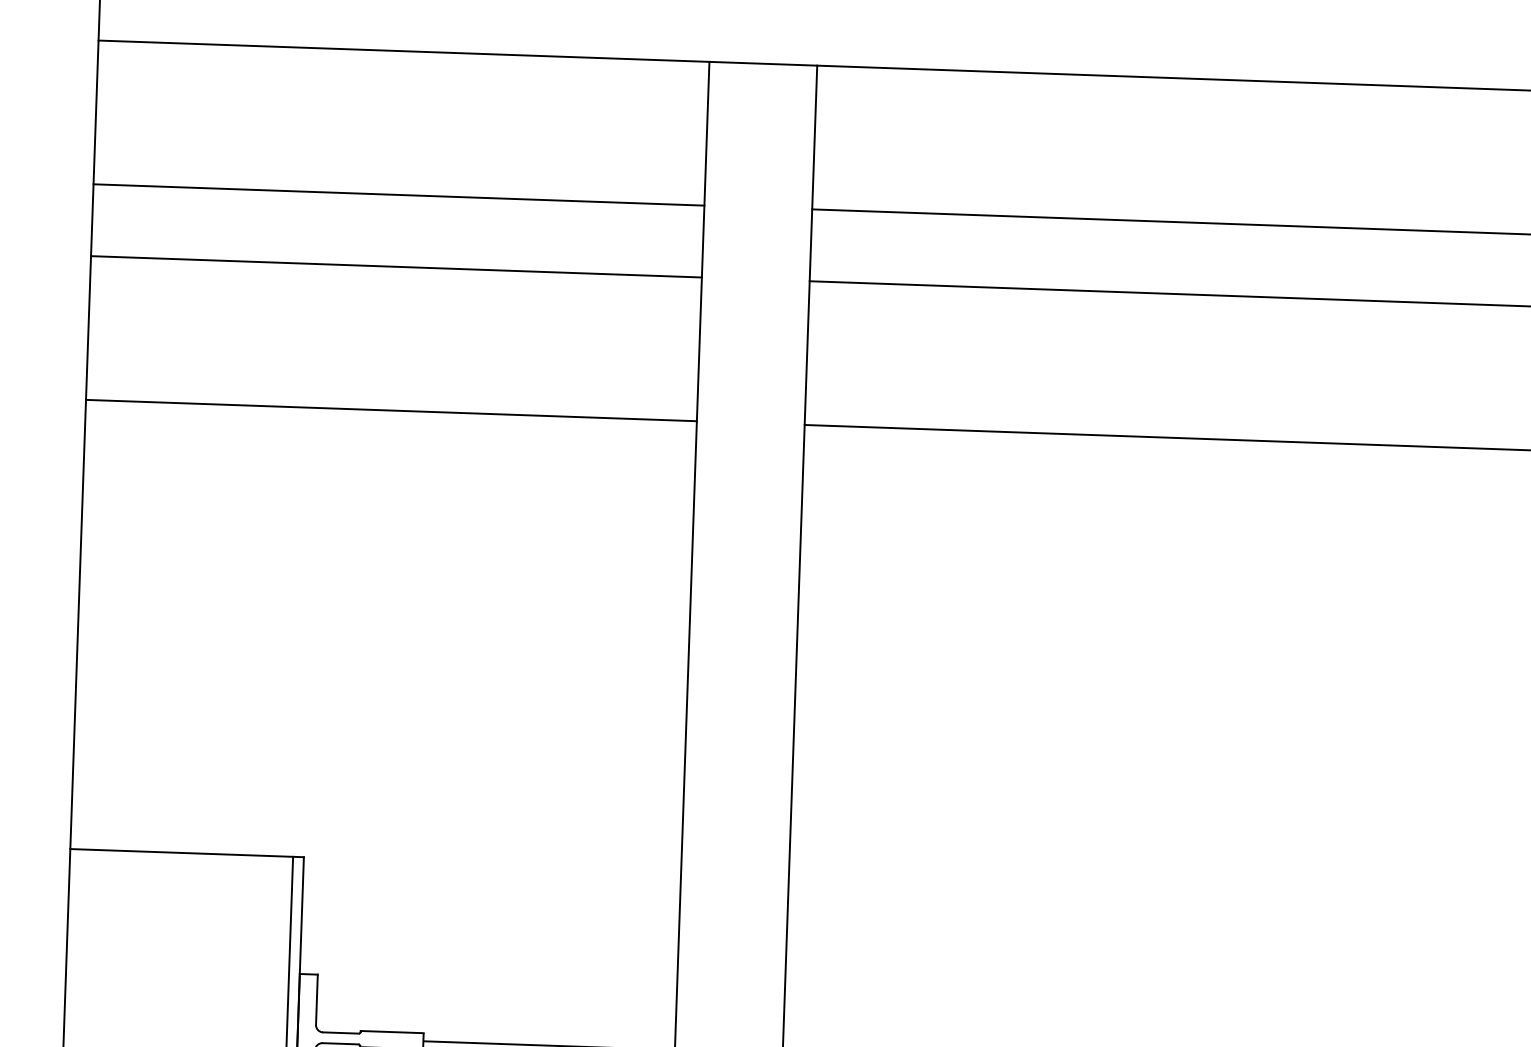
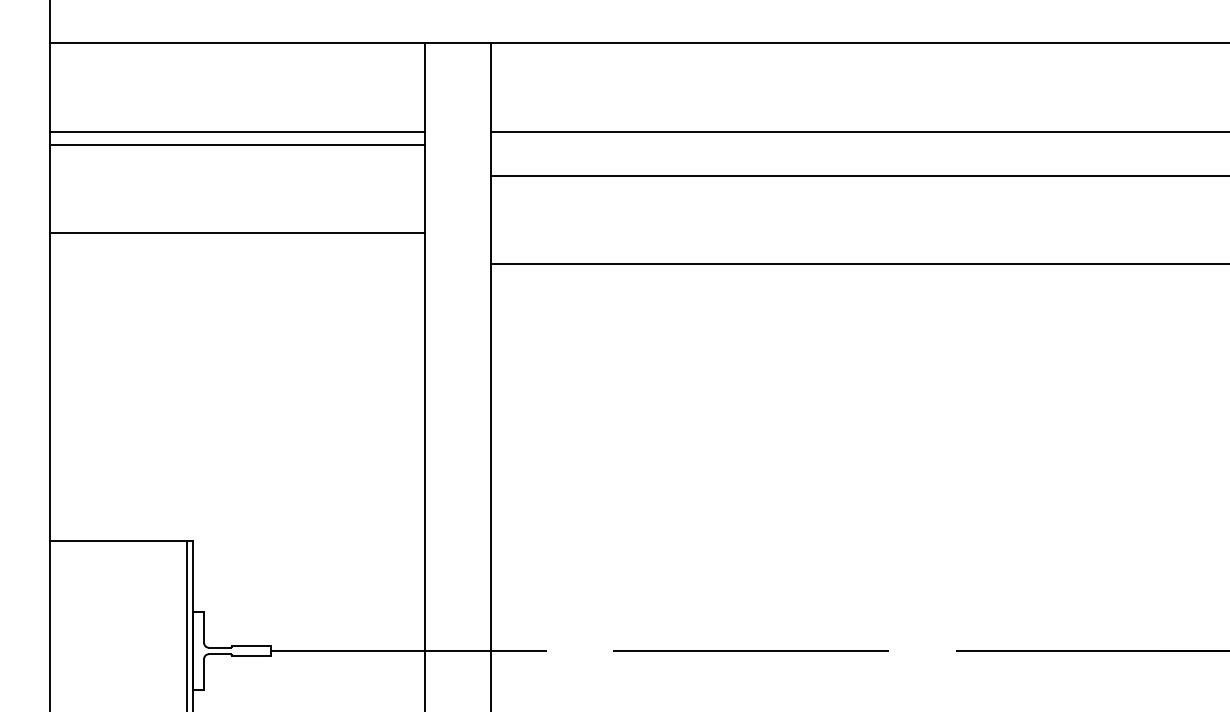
line: (396, 266) -> (237, 144), moved
line: (391, 410) -> (237, 233), moved

